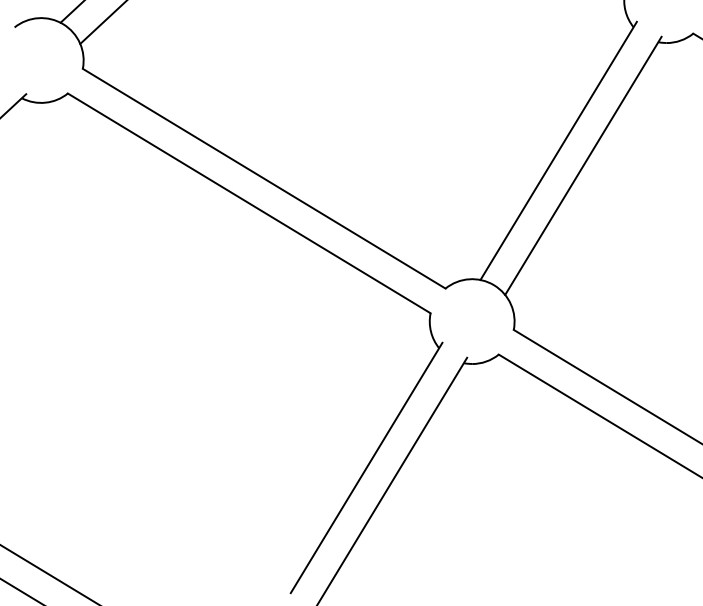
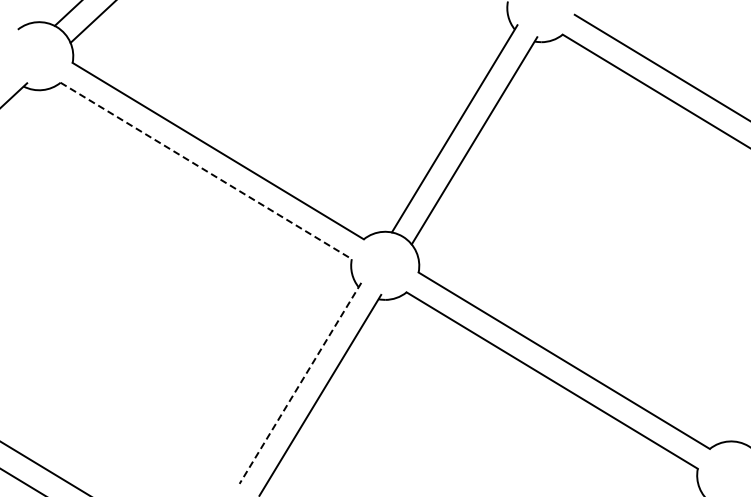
line: (249, 204) -> (206, 171), solid -> dashed
line: (366, 468) -> (300, 383), solid -> dashed

